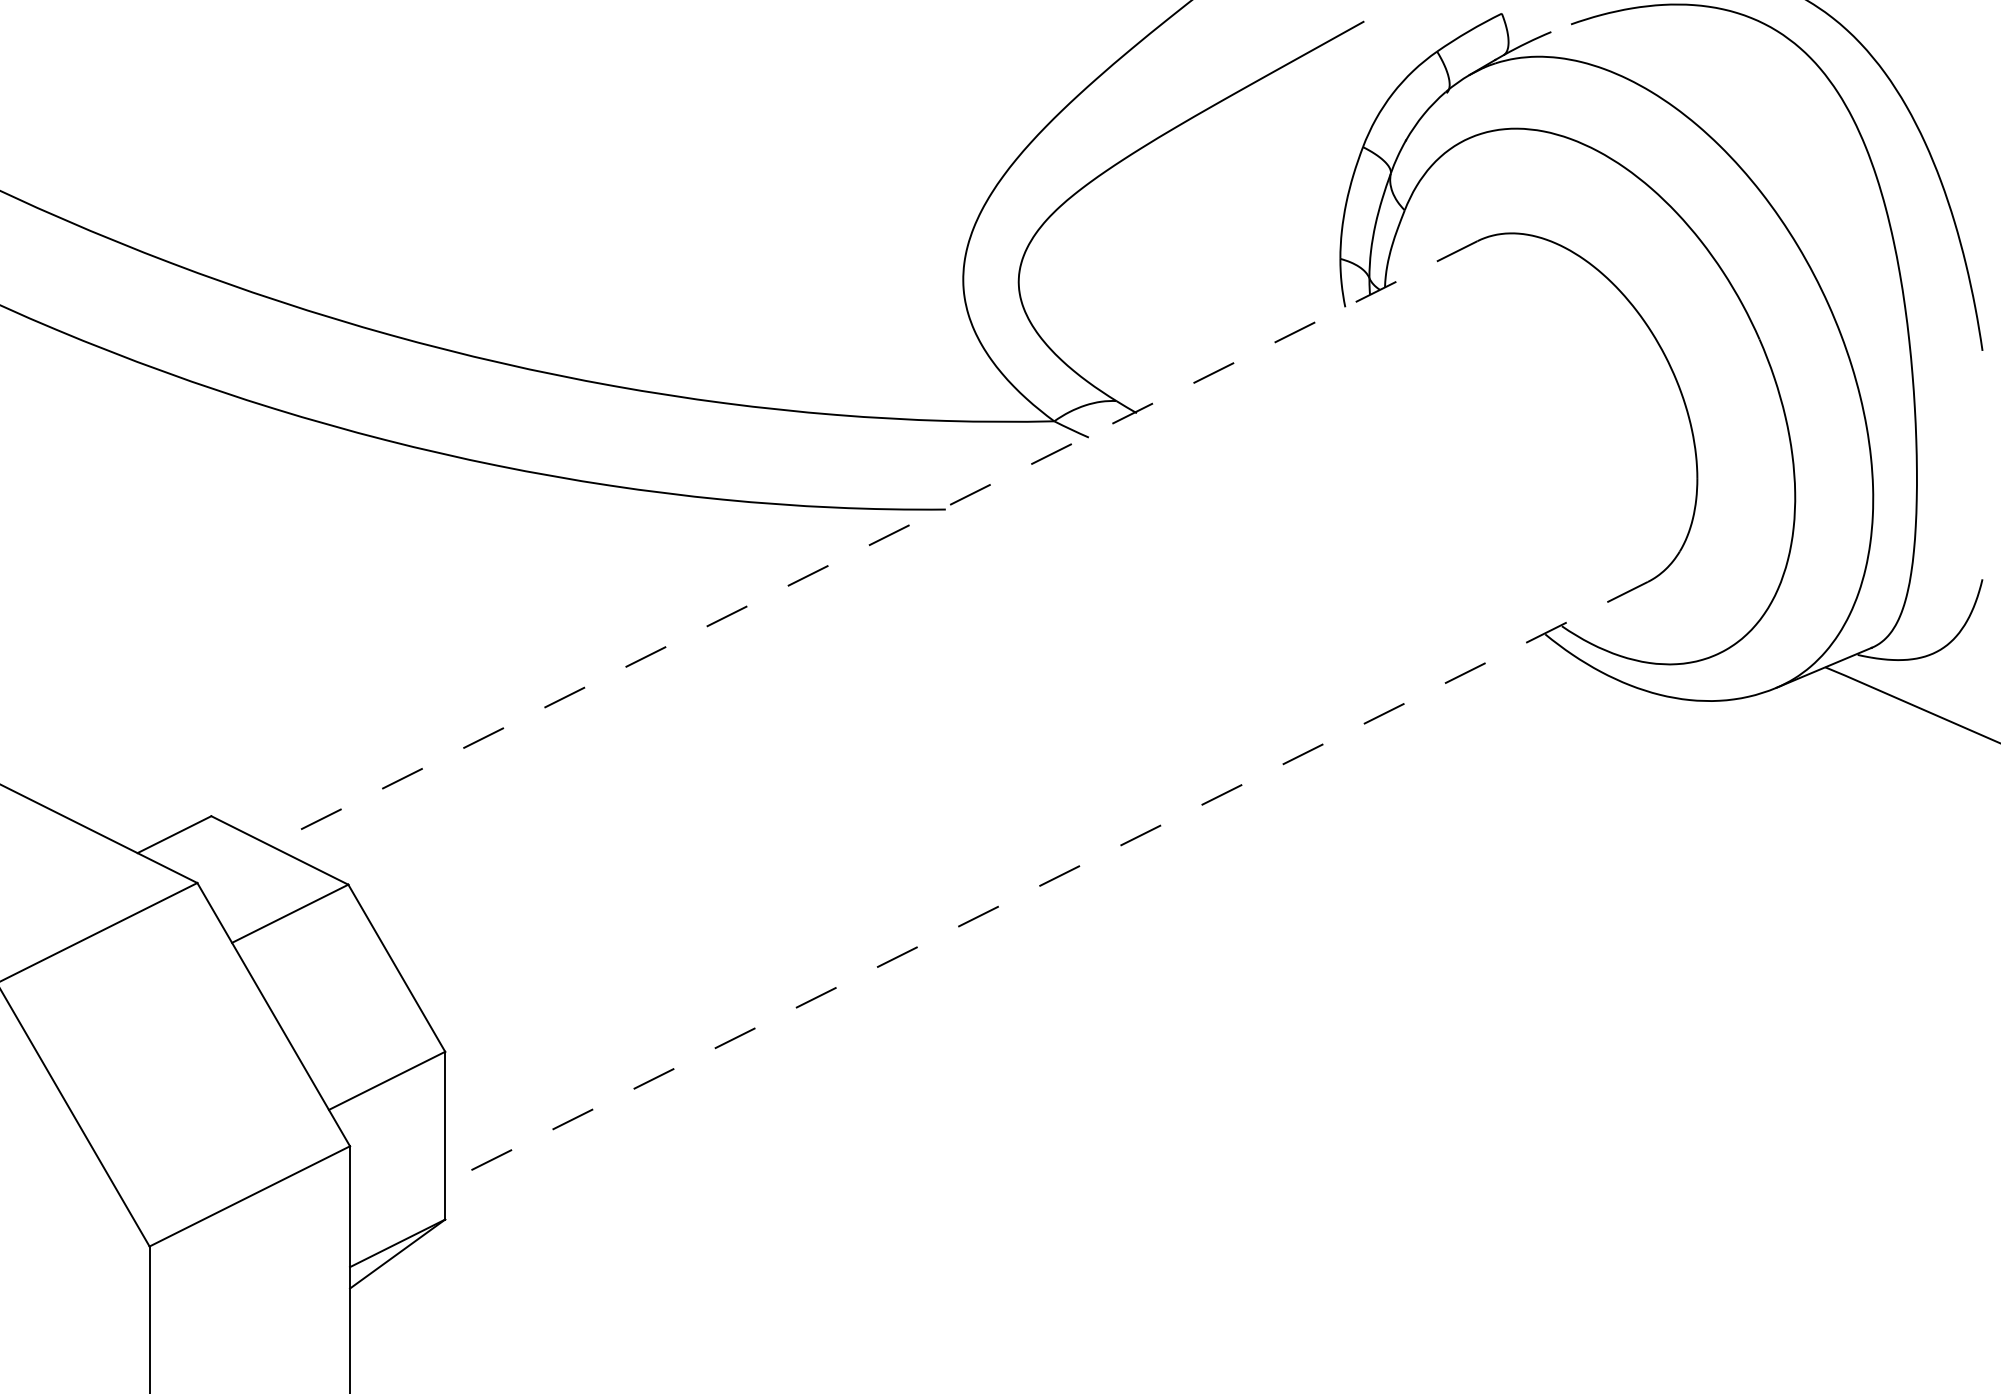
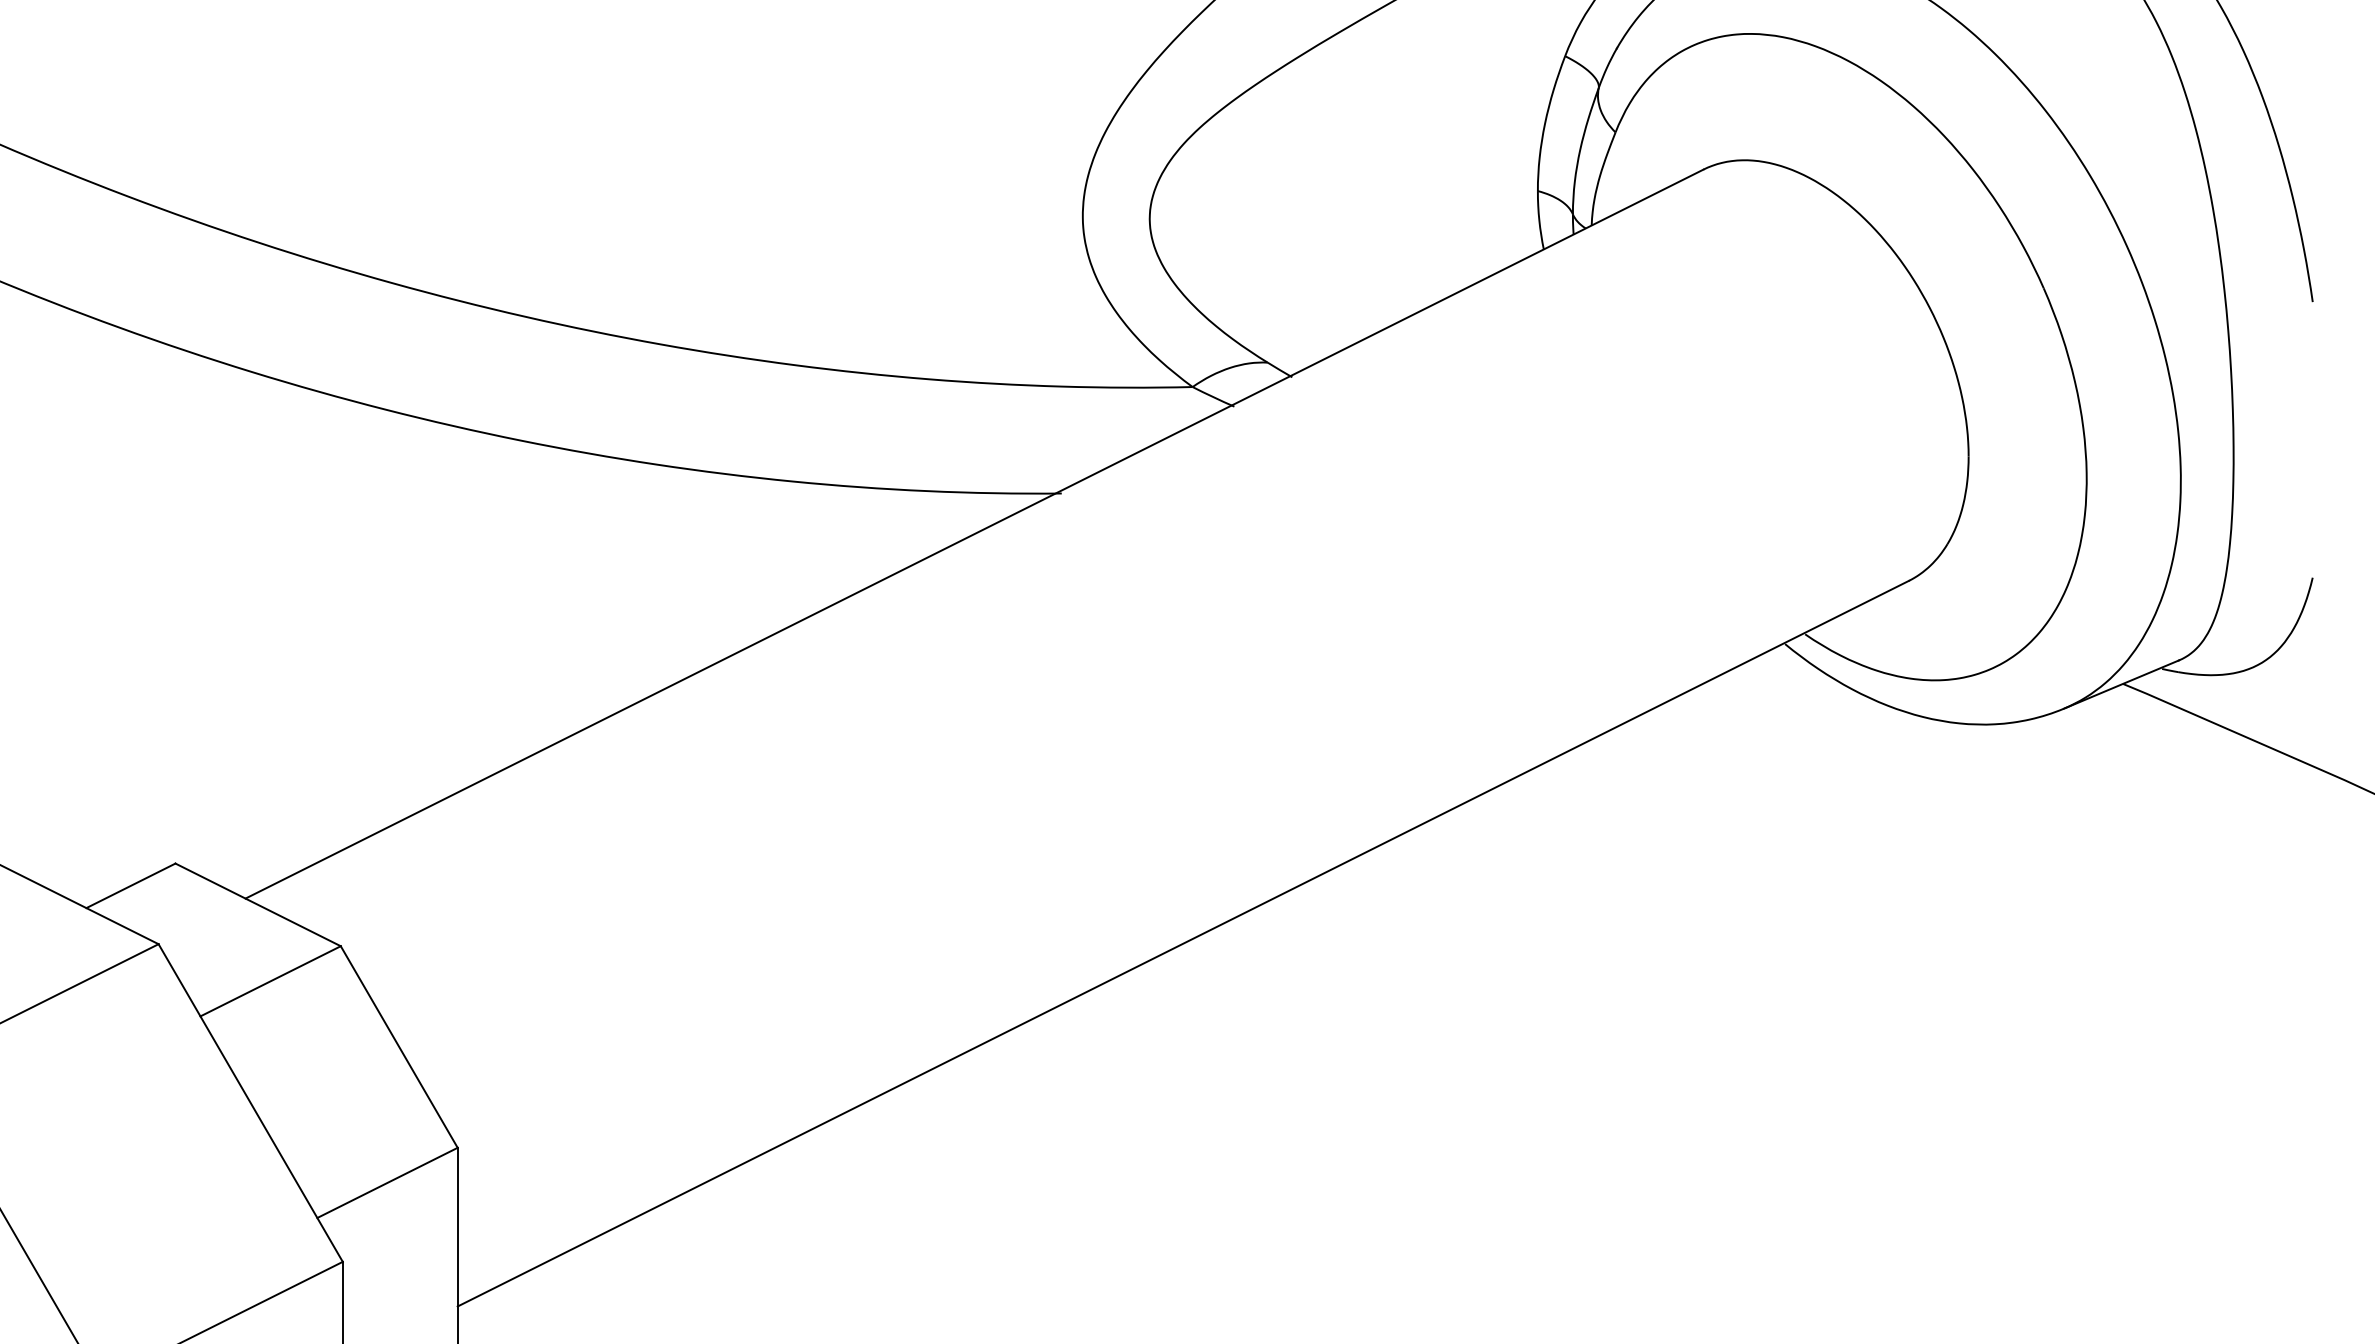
line: (873, 543) -> (974, 534), dashed -> solid
line: (1046, 882) -> (1183, 943), dashed -> solid

